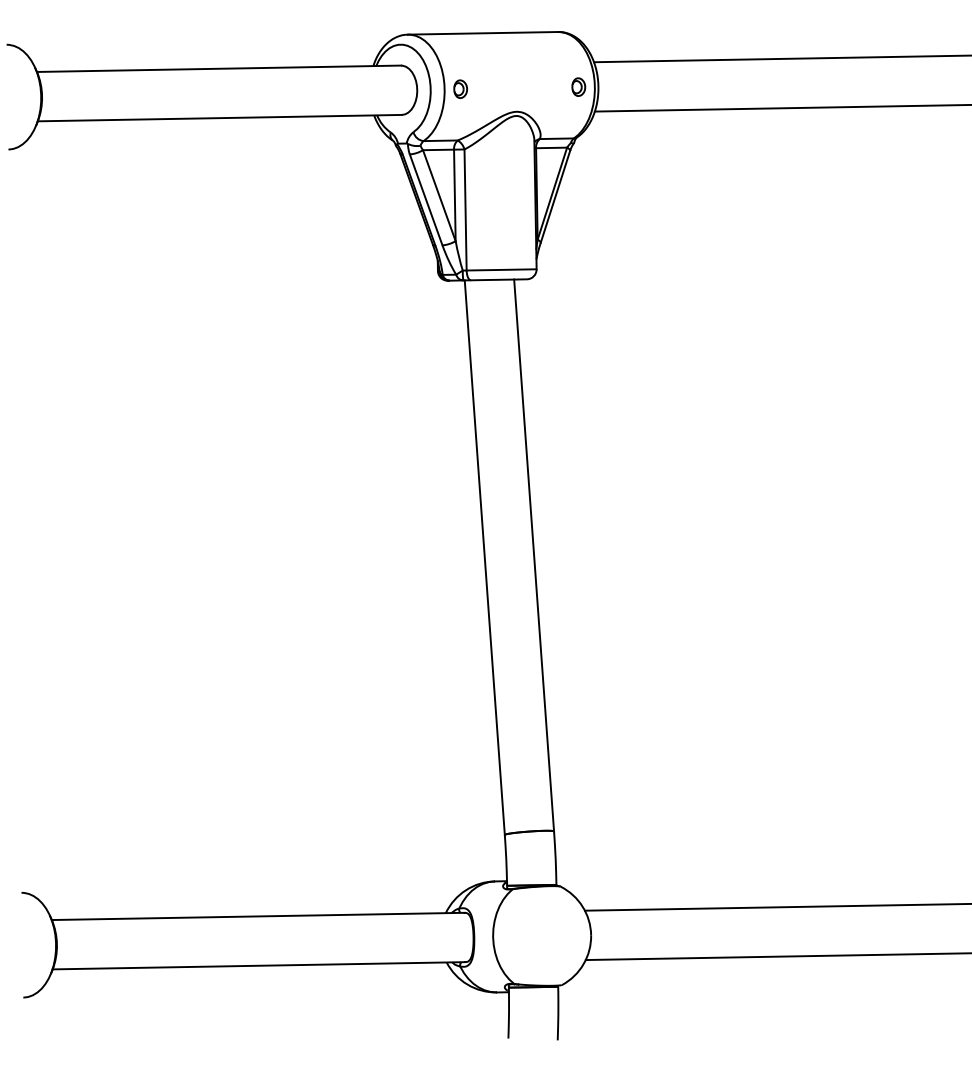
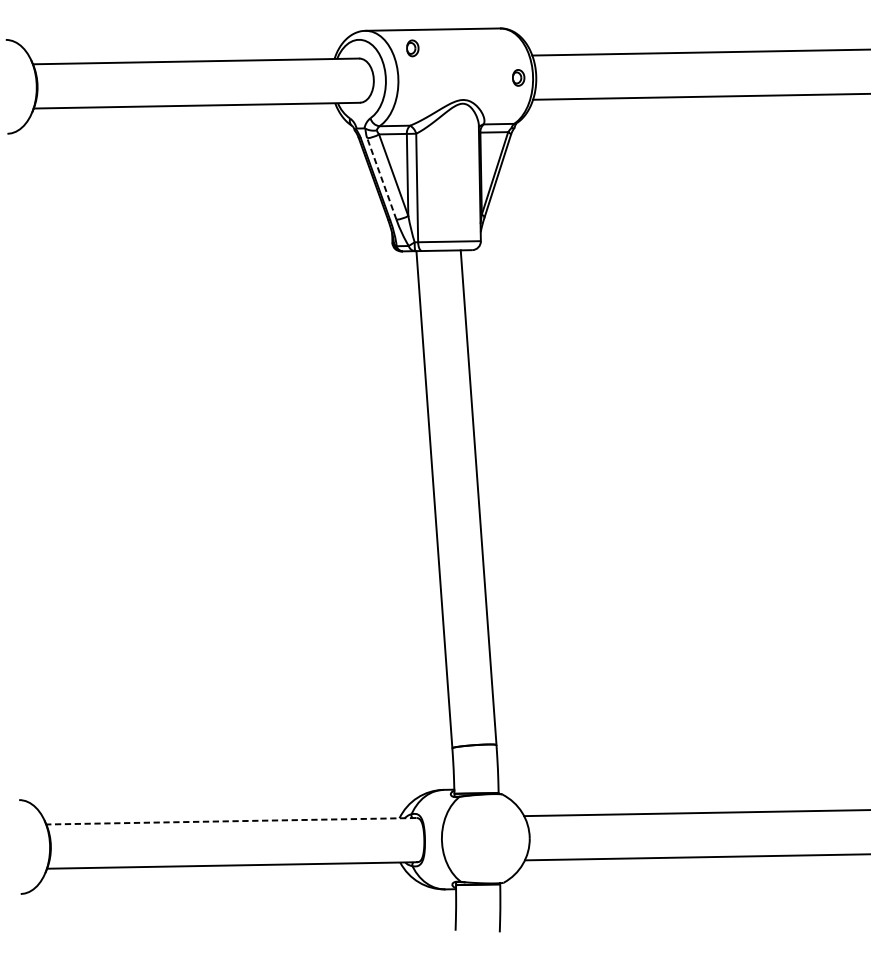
part: (460, 88) -> (412, 47), moved
line: (425, 199) -> (381, 178), solid -> dashed
line: (257, 916) -> (230, 821), solid -> dashed

